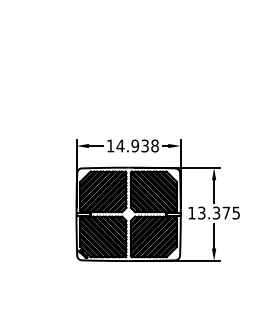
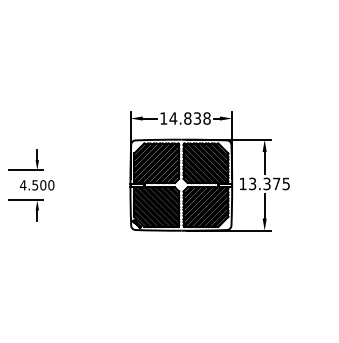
text: (134, 145) -> (187, 118), 14.938 -> 14.838

